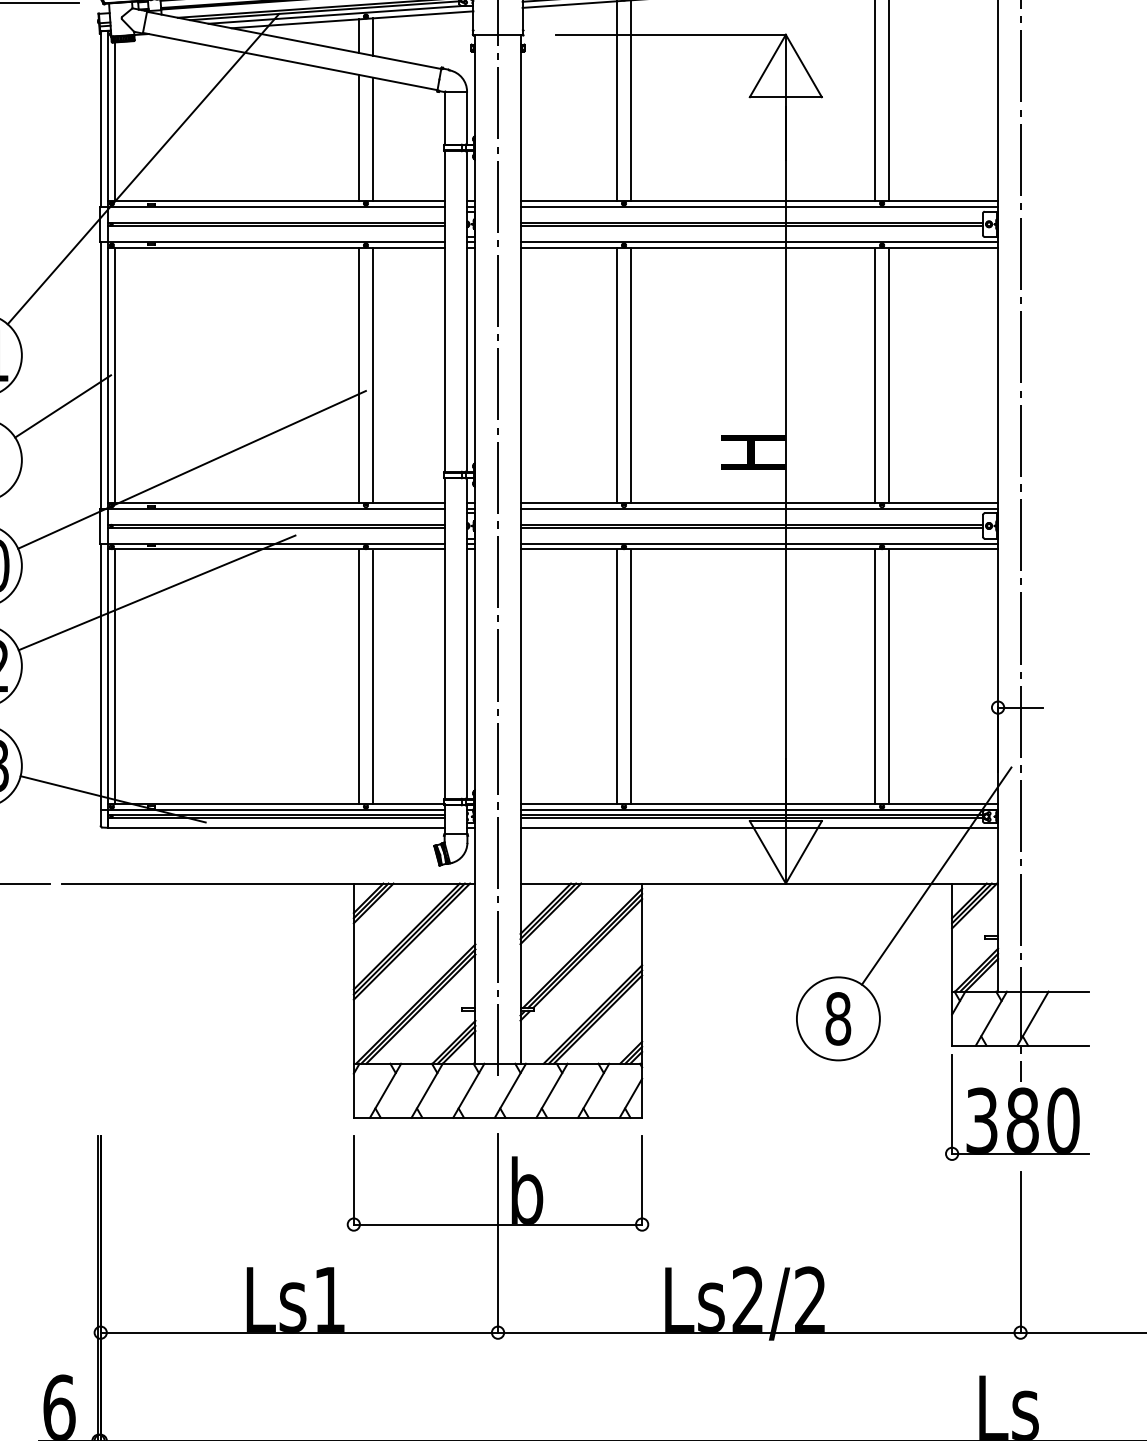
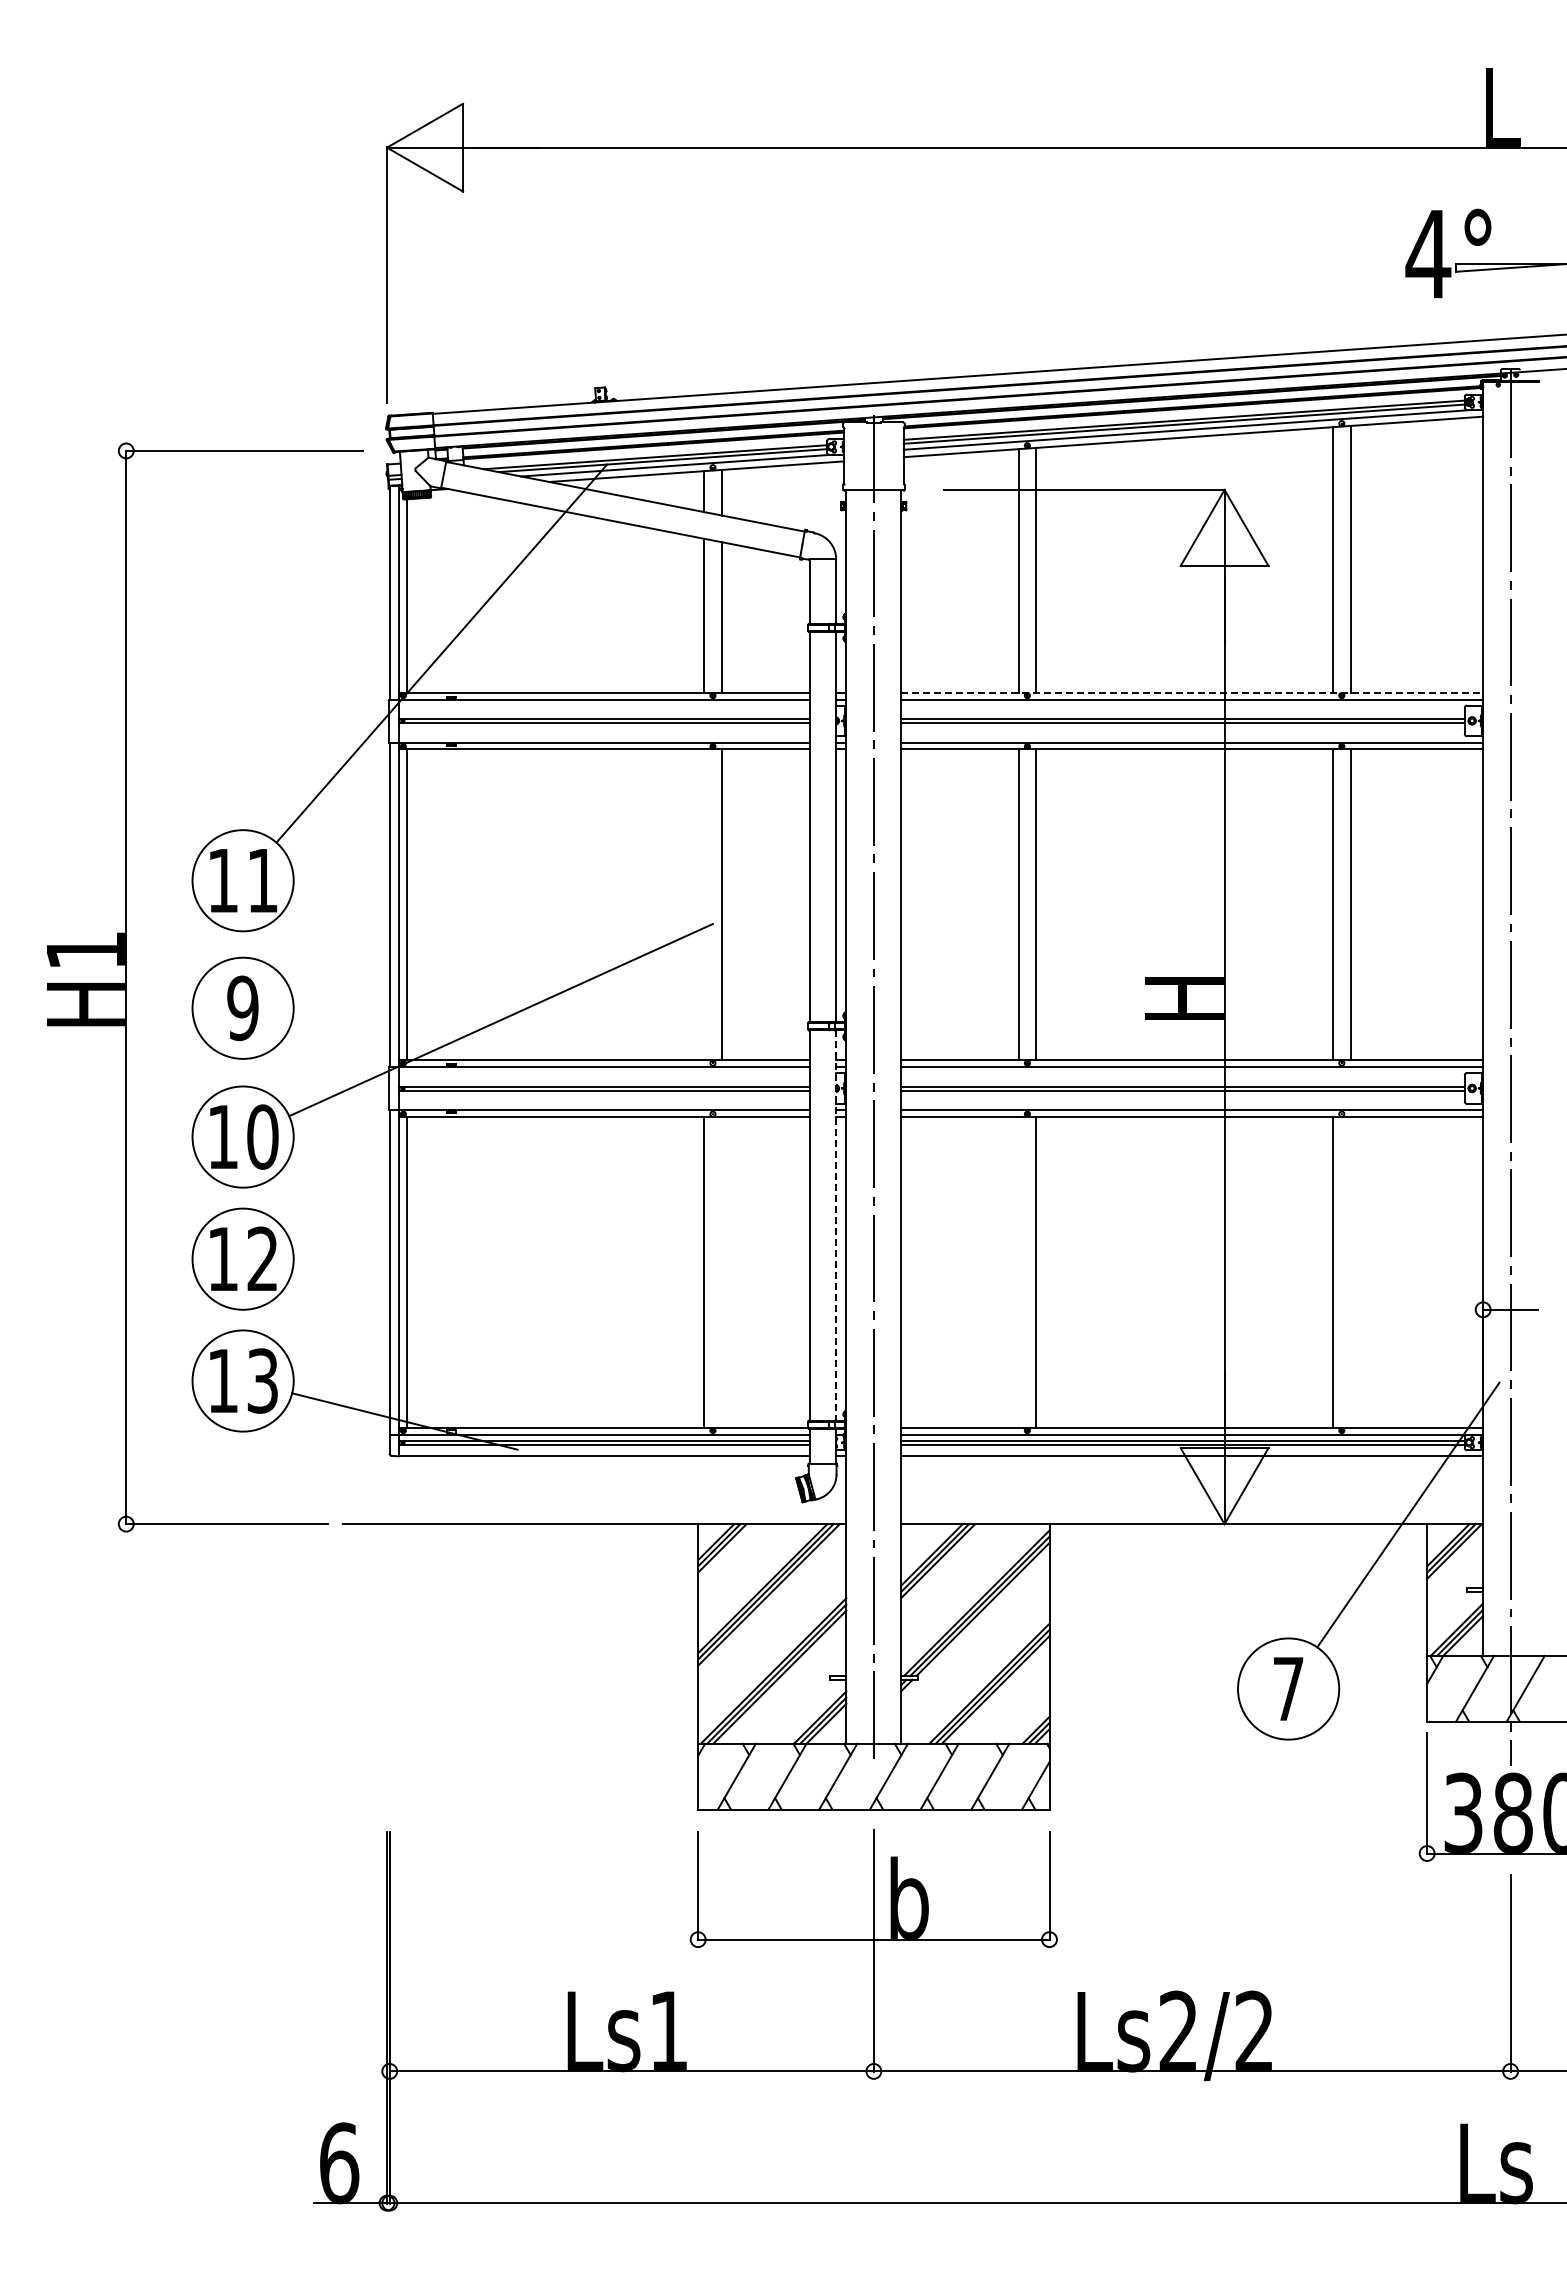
line: (759, 201) -> (1192, 692), solid -> dashed
line: (359, 375) -> (704, 904), removed
line: (62, 406) -> (343, 942), removed
line: (157, 592) -> (458, 1169), removed
line: (466, 639) -> (835, 1226), solid -> dashed
line: (372, 677) -> (721, 1272), removed
line: (616, 677) -> (1018, 1272), removed
line: (889, 677) -> (1350, 1272), removed
text: (838, 1018) -> (1288, 1688), 8 -> 7

